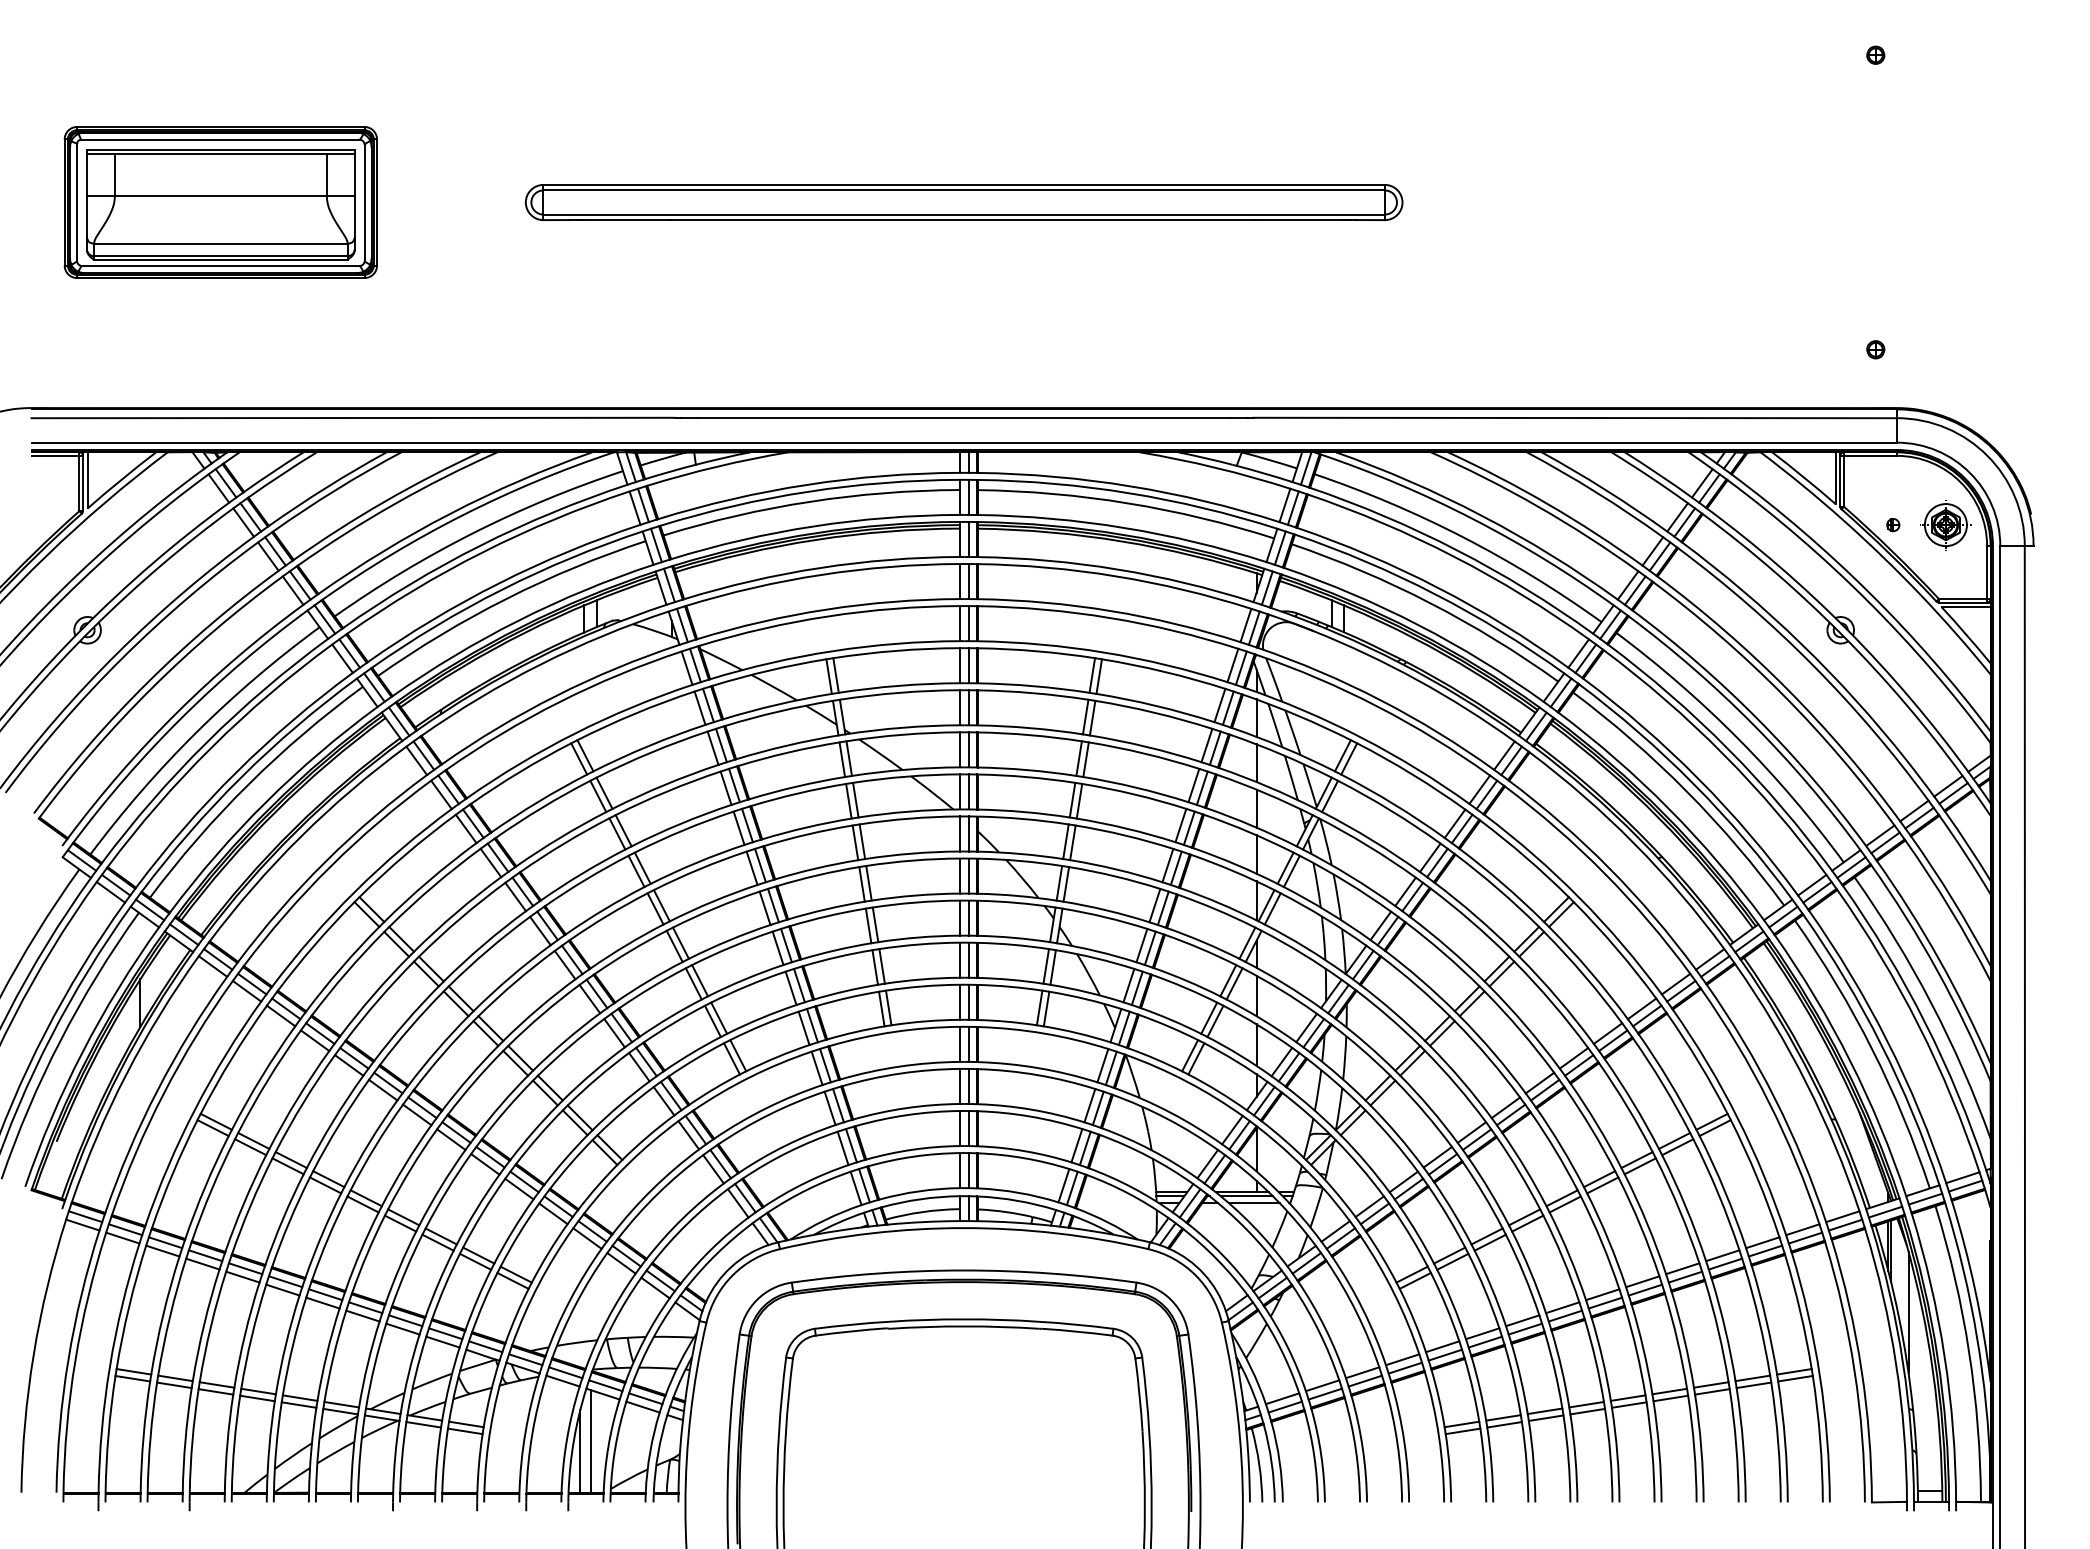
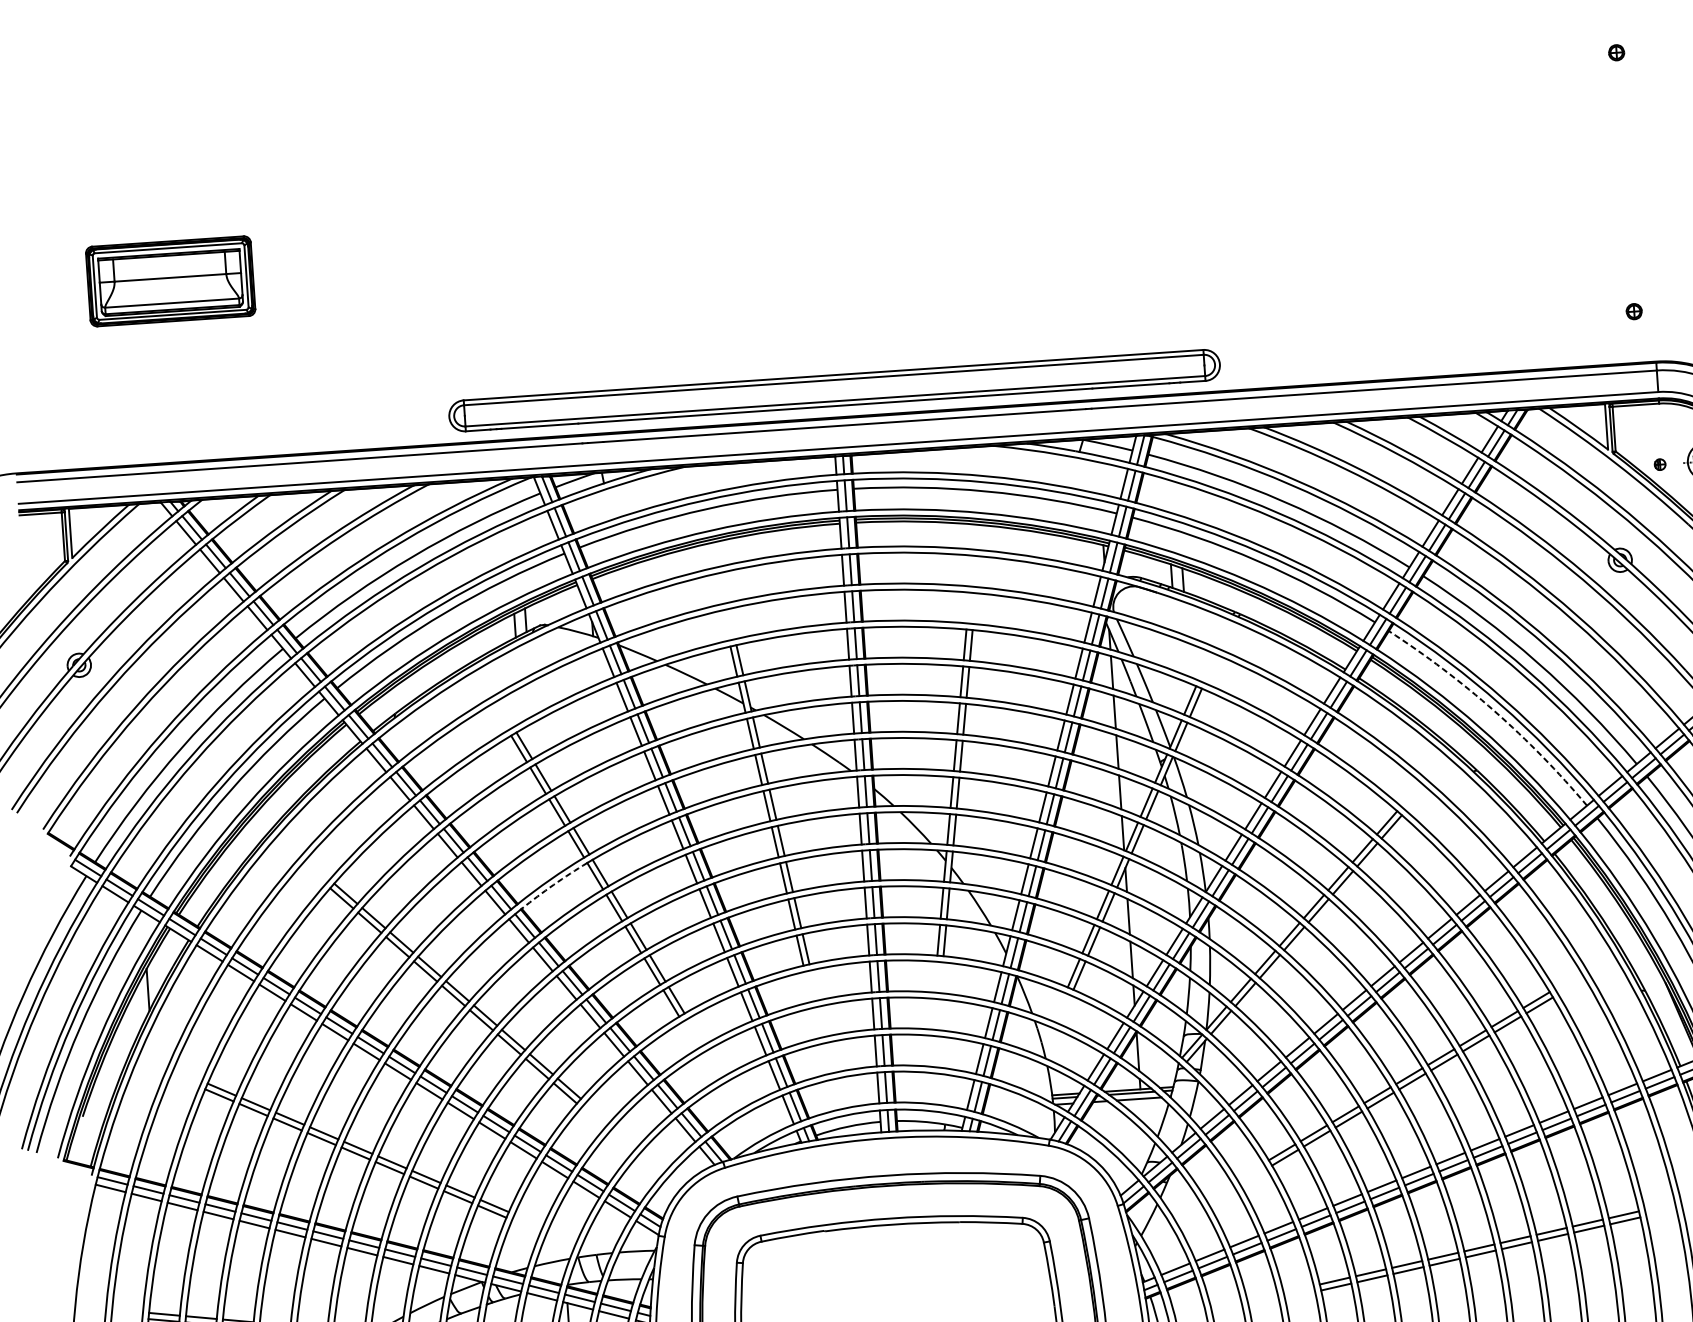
part: (220, 202) -> (170, 281), size x0.6
part: (964, 202) -> (834, 390), moved
arc: (1686, 791) -> (1494, 711), solid -> dashed
arc: (608, 915) -> (554, 884), solid -> dashed

